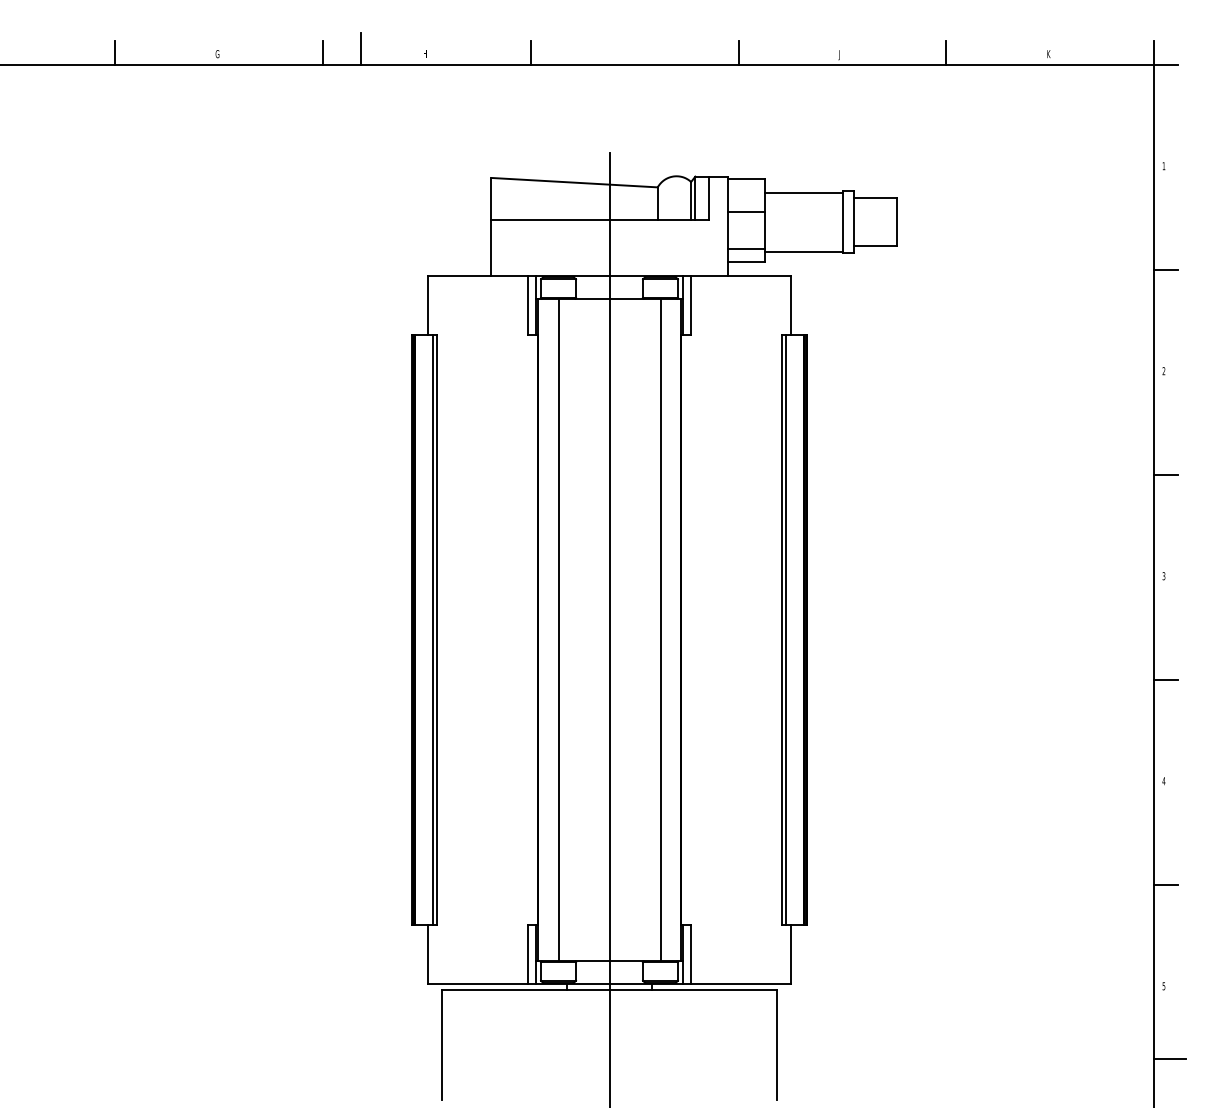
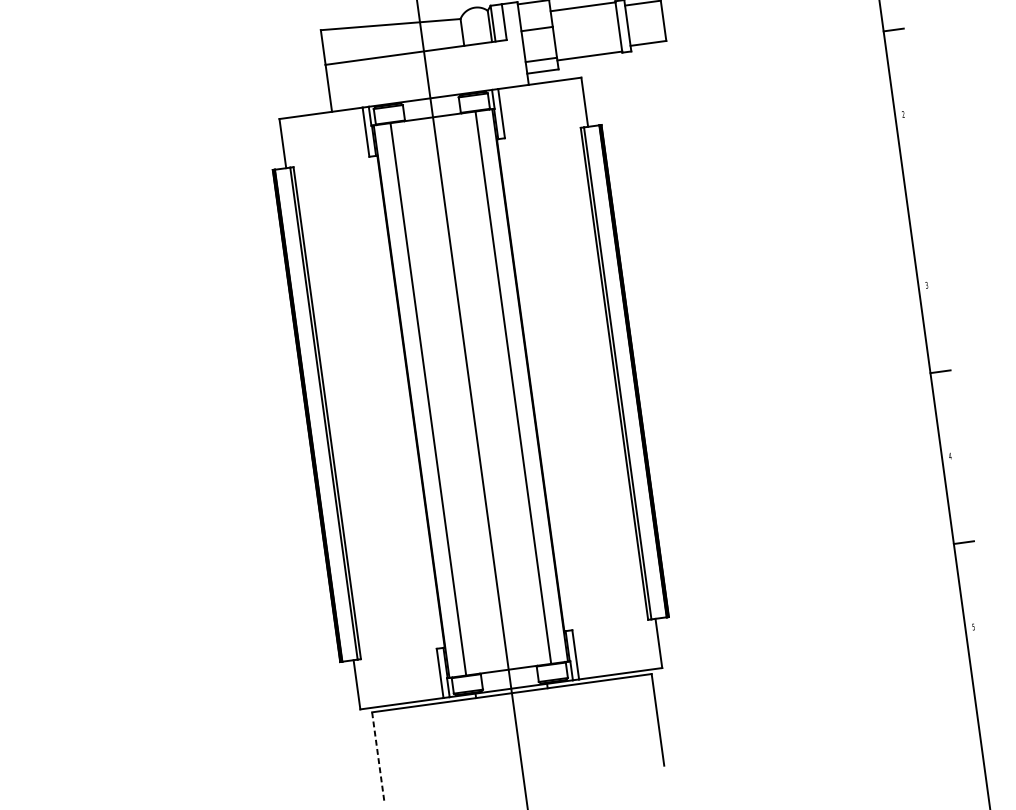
line: (1166, 475) -> (917, 201), removed
line: (441, 1044) -> (378, 758), solid -> dashed
line: (1170, 1059) -> (987, 687), removed

